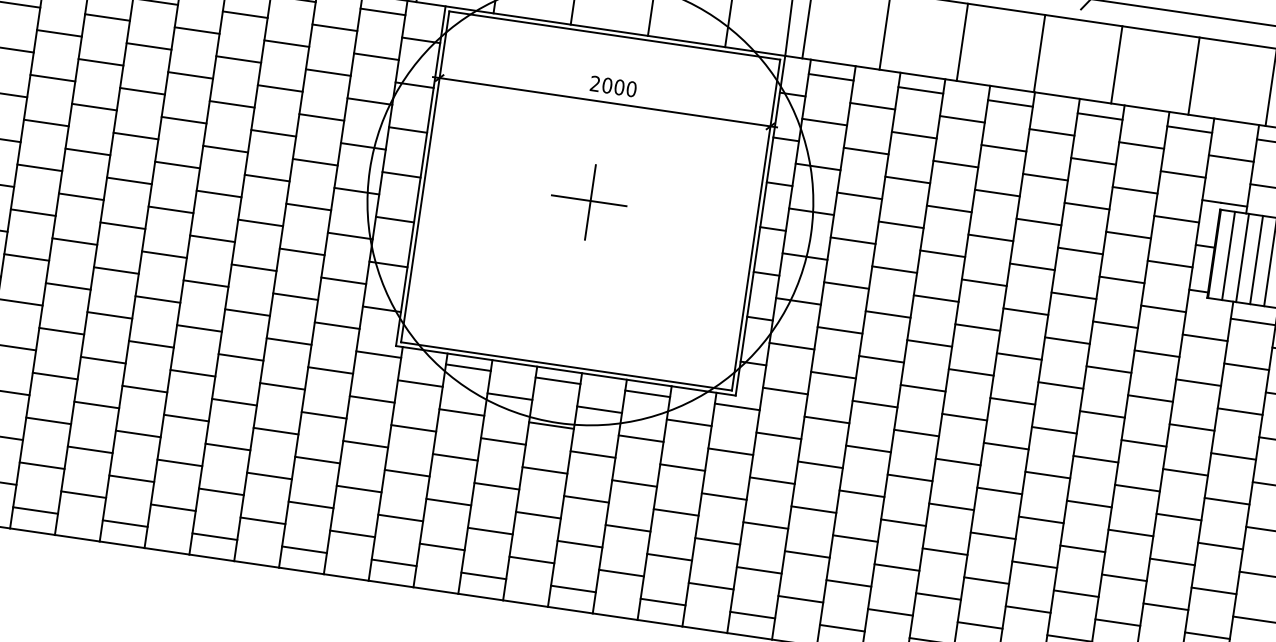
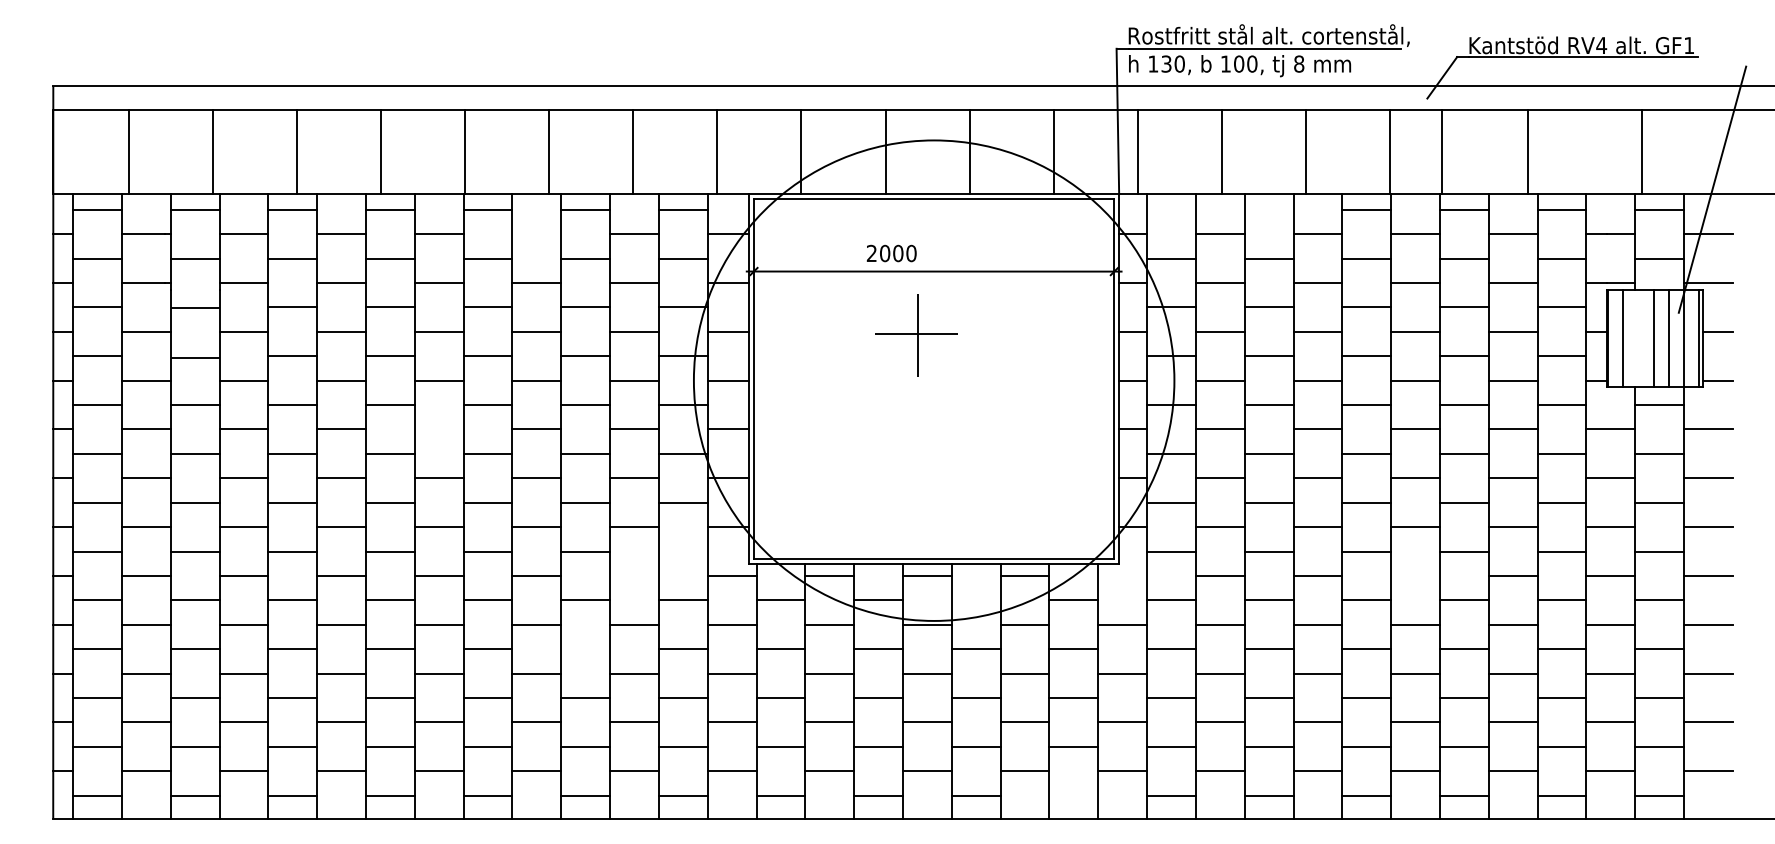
line: (244, 14) -> (536, 234), removed
line: (1117, 65) -> (1442, 152), moved
line: (1194, 76) -> (1528, 152), moved
line: (831, 77) -> (1171, 209), removed
text: (613, 86) -> (891, 253), moved
line: (920, 90) -> (1268, 209), removed
line: (128, 180) -> (438, 429), removed
part: (588, 202) -> (916, 335), moved
line: (1242, 258) -> (1638, 338), removed
line: (336, 325) -> (682, 551), removed
line: (289, 341) -> (634, 575), removed
line: (234, 402) -> (585, 649), removed
line: (737, 406) -> (1122, 575), removed
line: (598, 409) -> (975, 600), removed
line: (1006, 445) -> (1415, 575), removed
line: (662, 601) -> (1073, 795), removed

